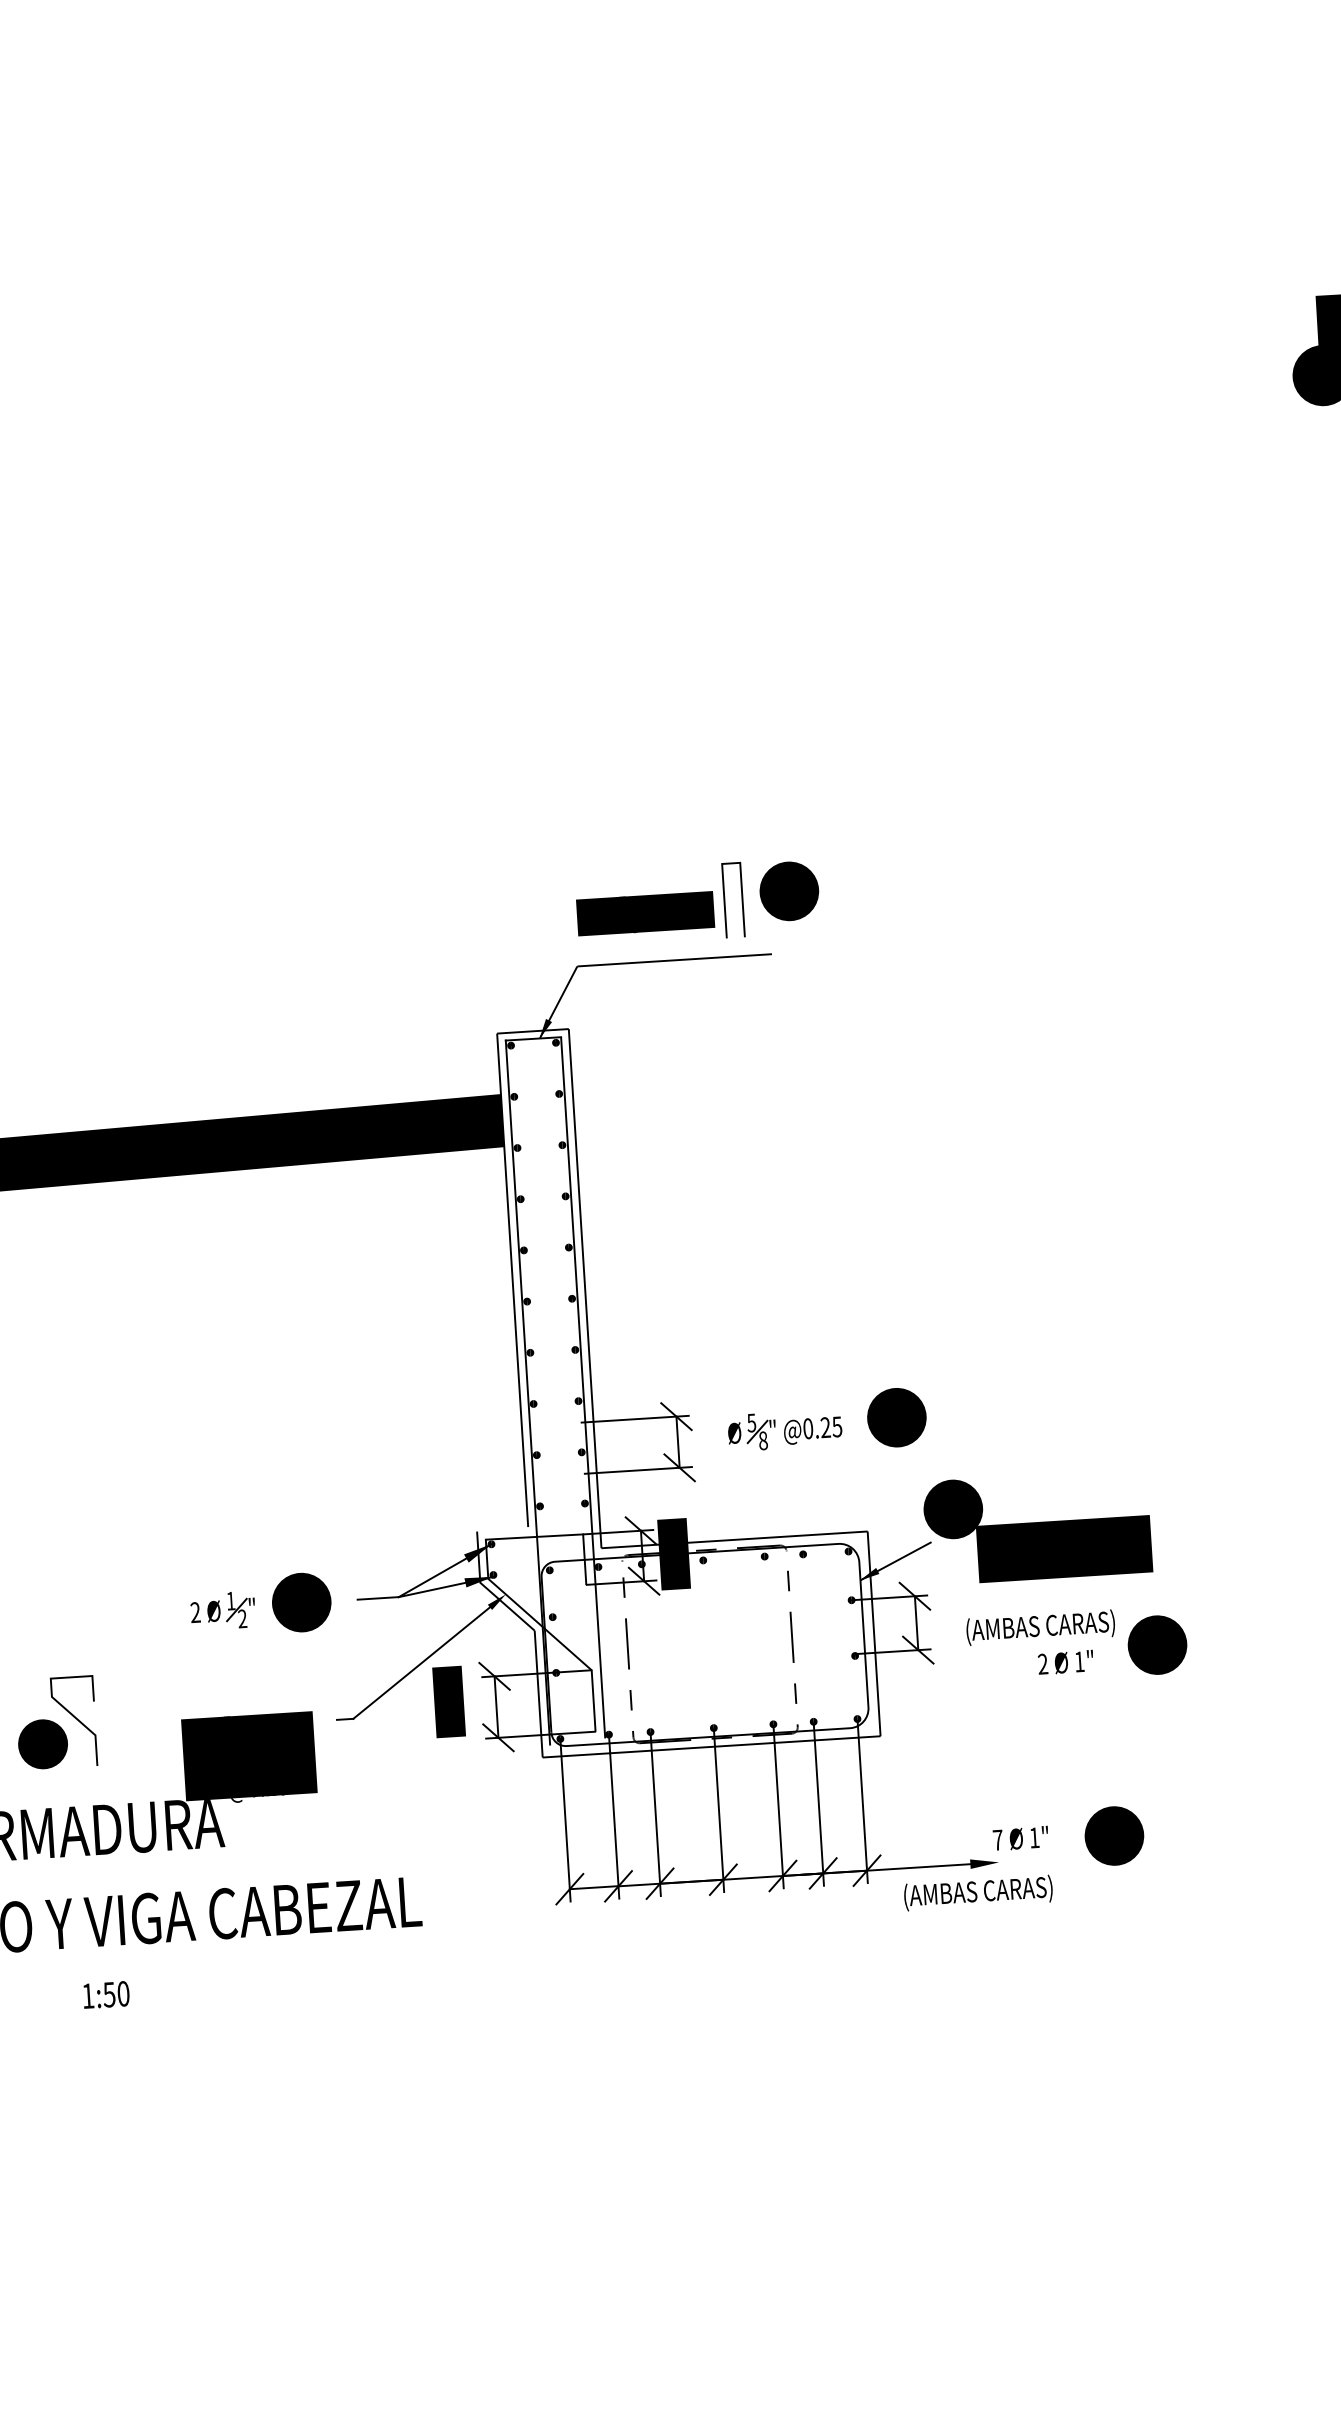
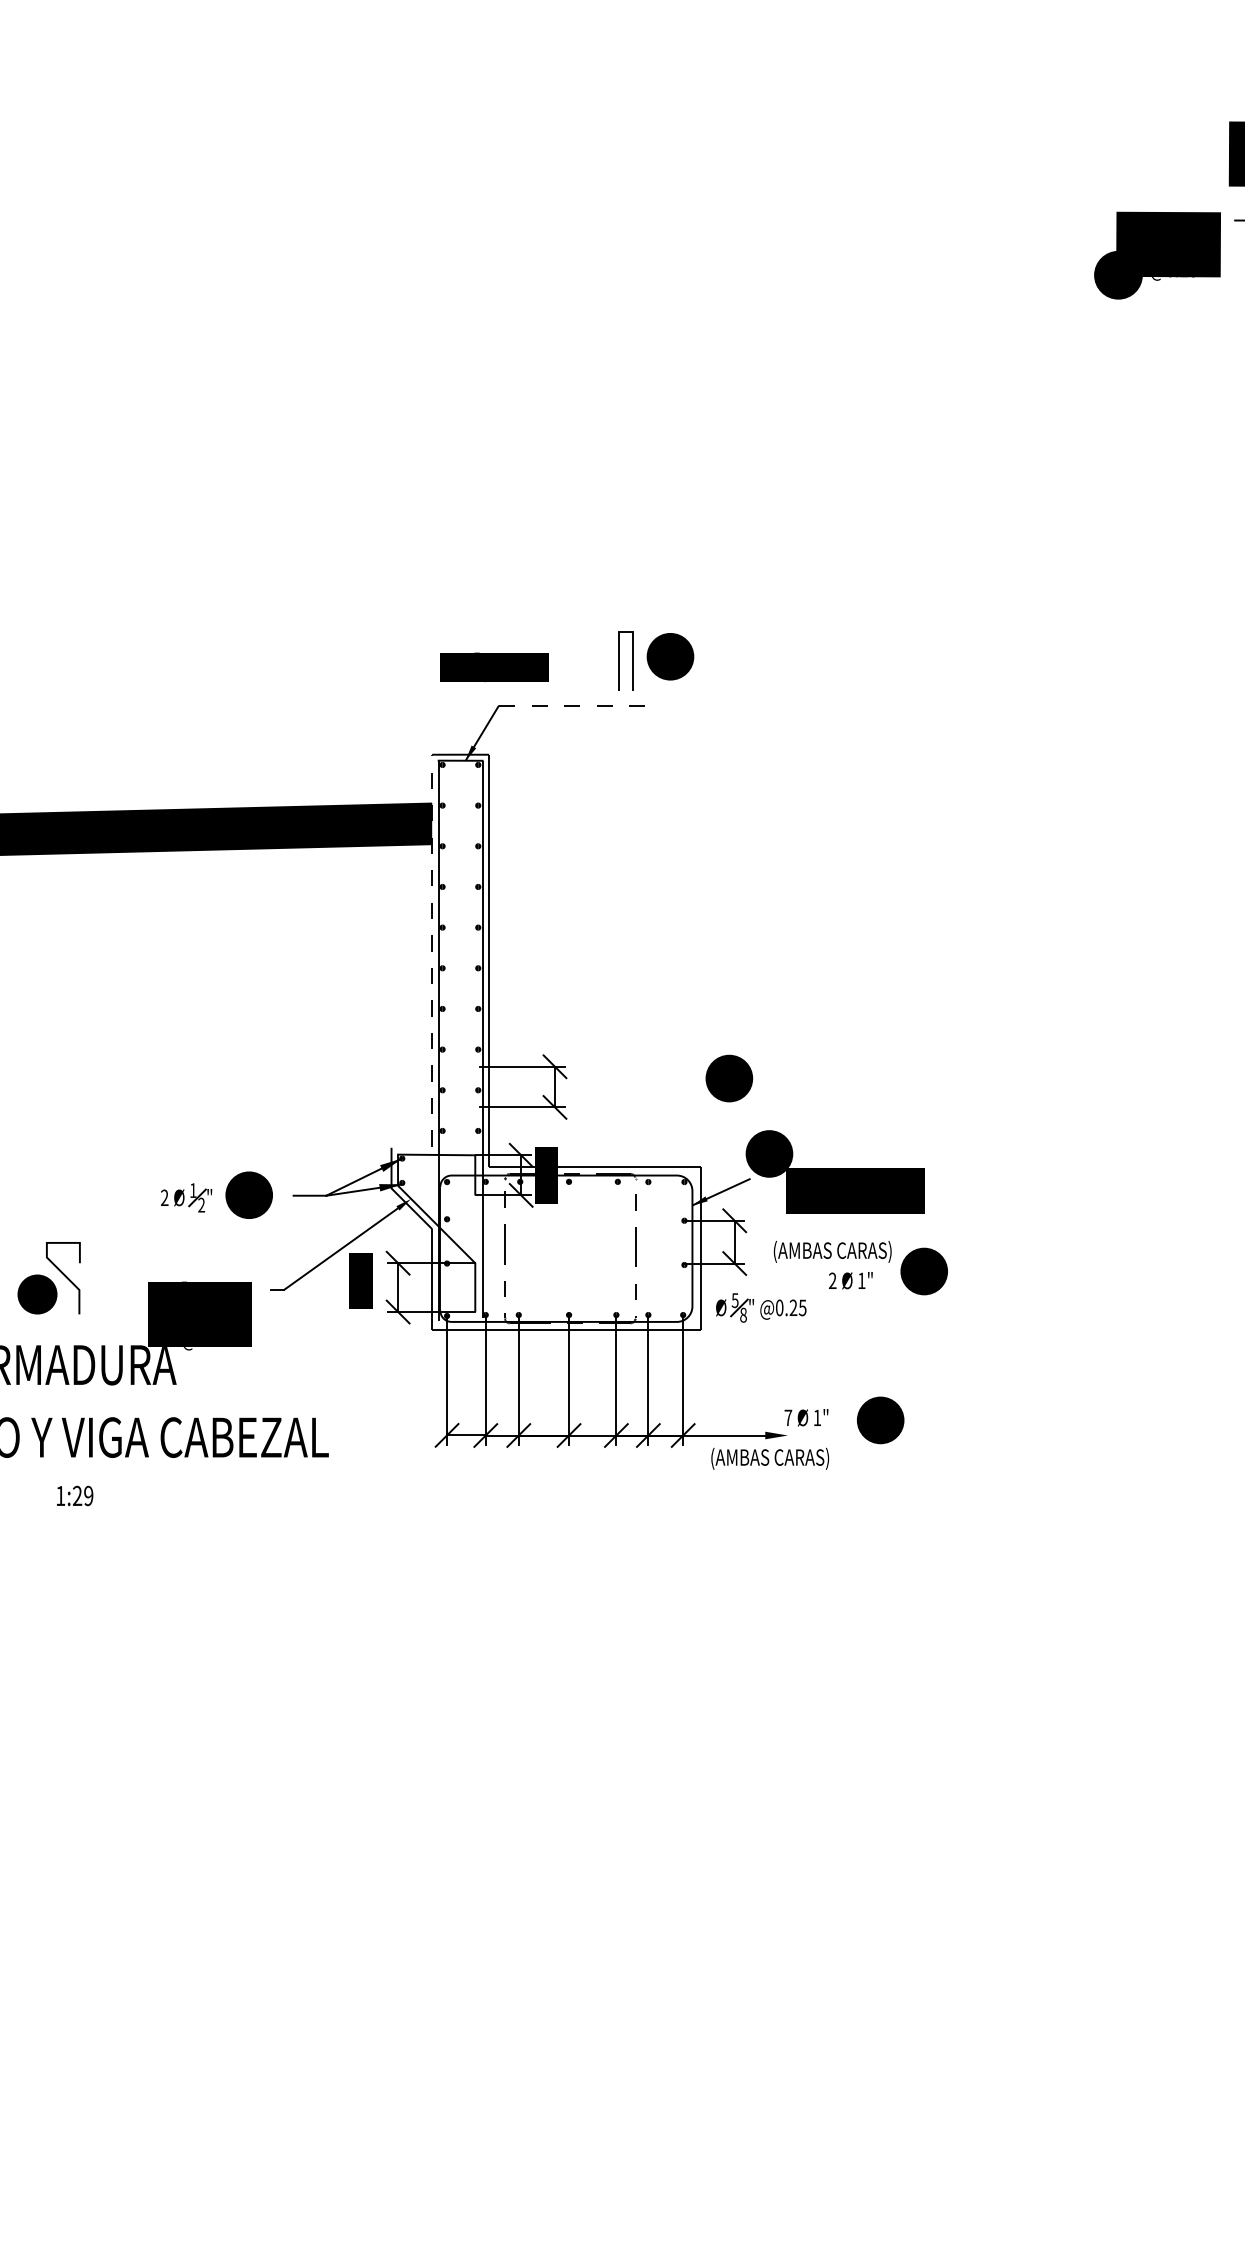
part: (645, 914) -> (494, 667), moved
line: (674, 960) -> (576, 705), solid -> dashed
line: (513, 1279) -> (432, 950), solid -> dashed
part: (785, 1429) -> (761, 1307), moved
text: (115, 1993) -> (82, 1495), 1:50 -> 1:29

